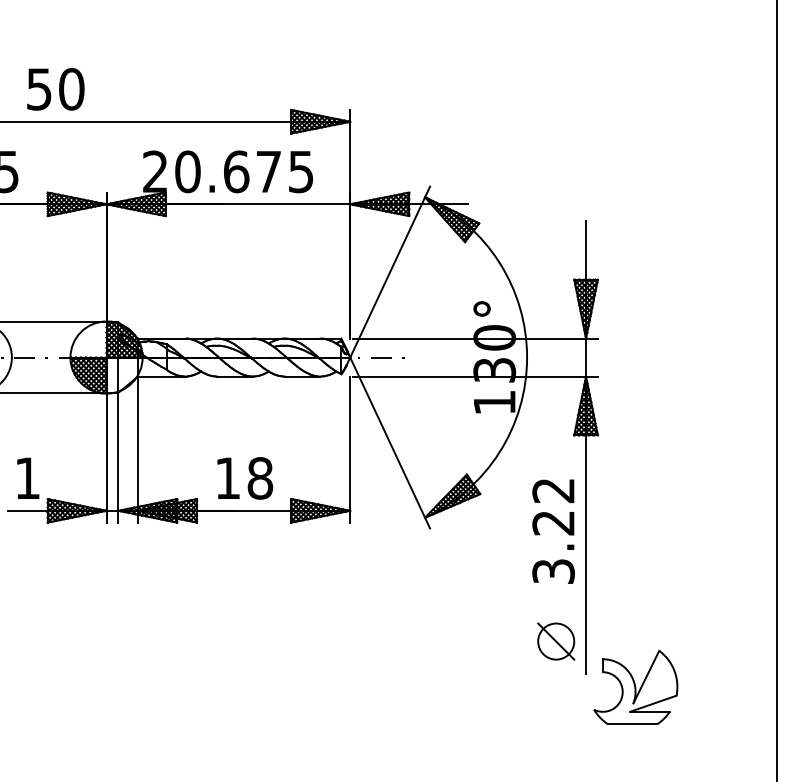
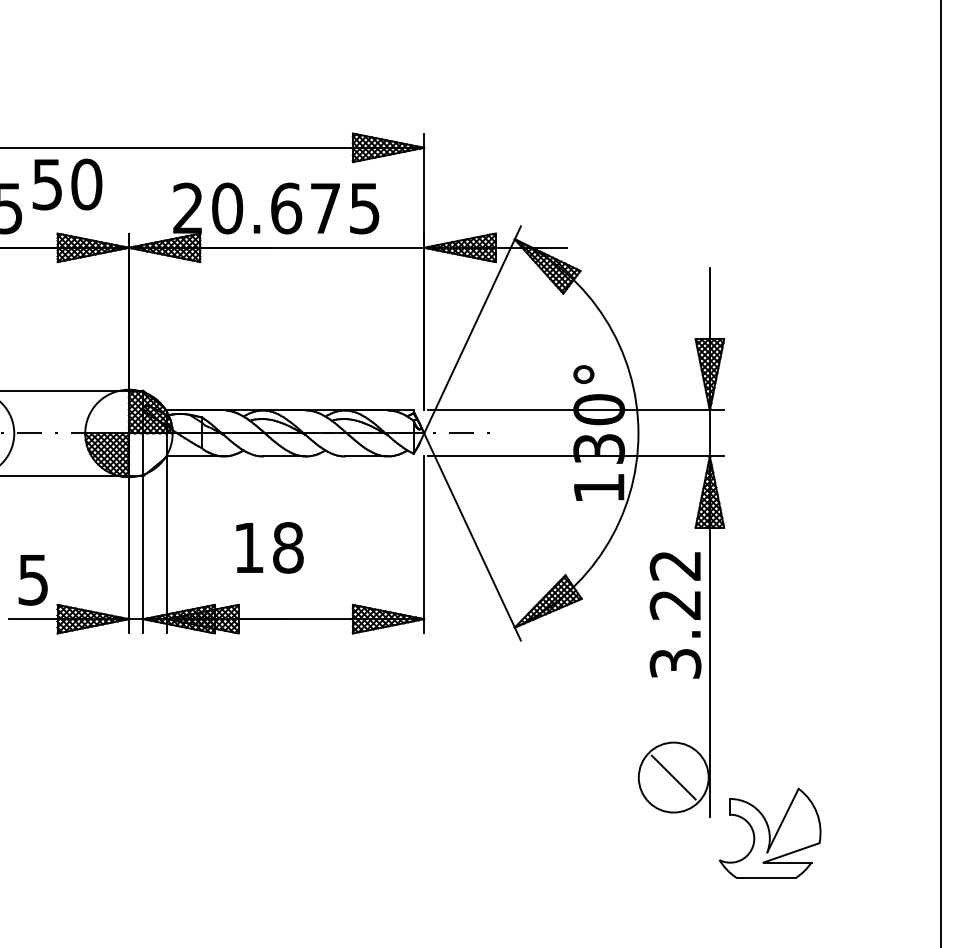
text: (55, 89) -> (67, 184), moved
text: (26, 478) -> (32, 580), 1 -> 5
text: (244, 478) -> (269, 547), moved
text: (553, 531) -> (675, 615), moved
circle: (556, 641) -> (673, 777), size x1.6

